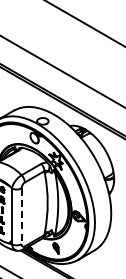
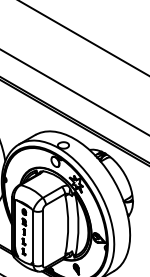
line: (21, 216) -> (42, 238), dashed -> solid

